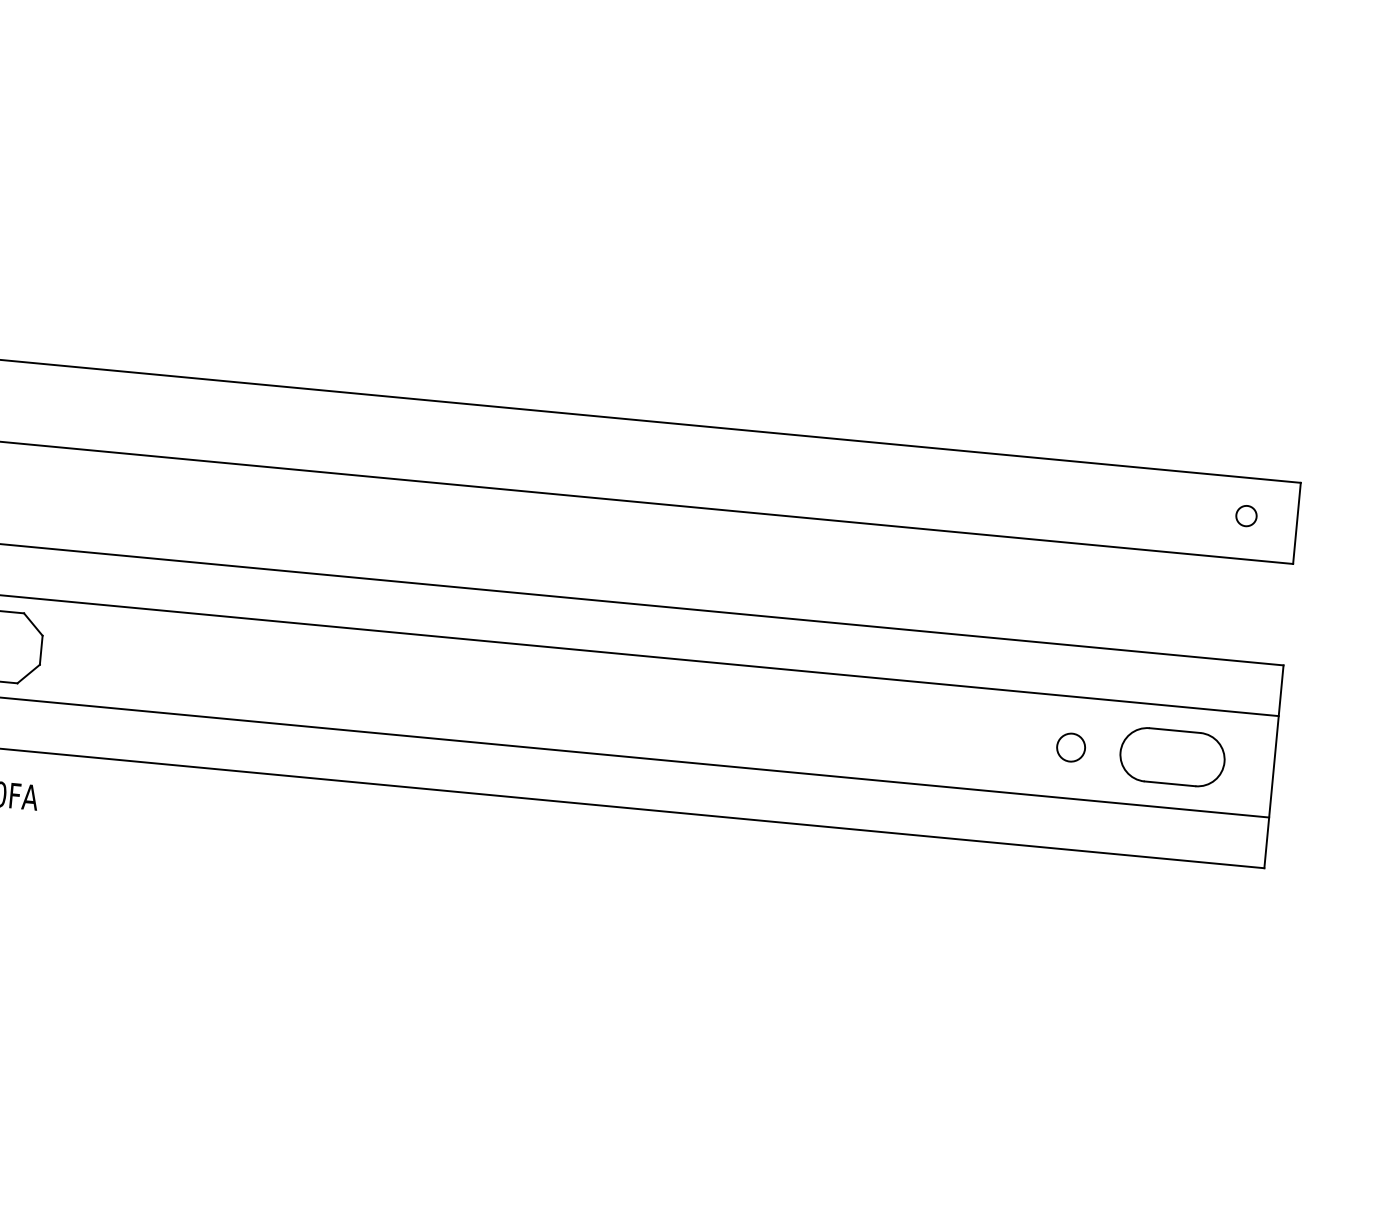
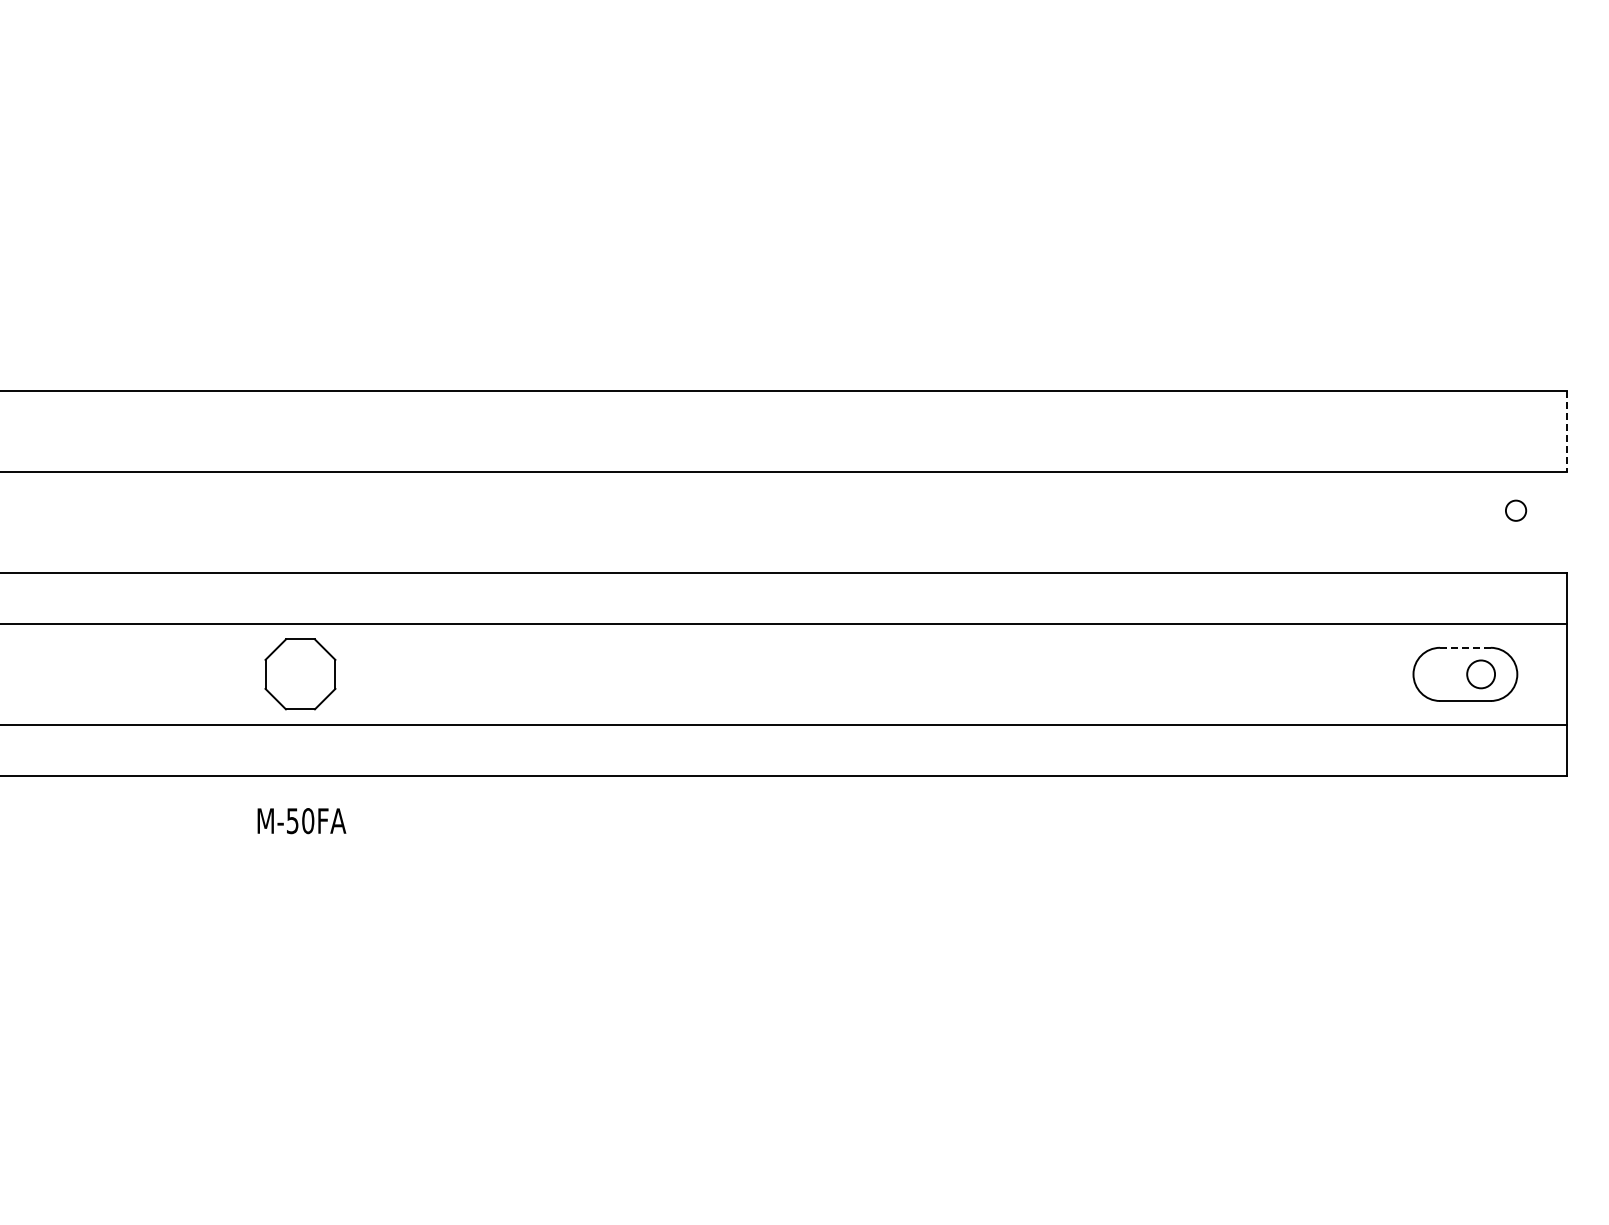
circle: (1246, 515) -> (1516, 510), moved
line: (1296, 523) -> (1566, 431), solid -> dashed
line: (1174, 730) -> (1464, 647), solid -> dashed
circle: (1070, 747) -> (1480, 674), moved

